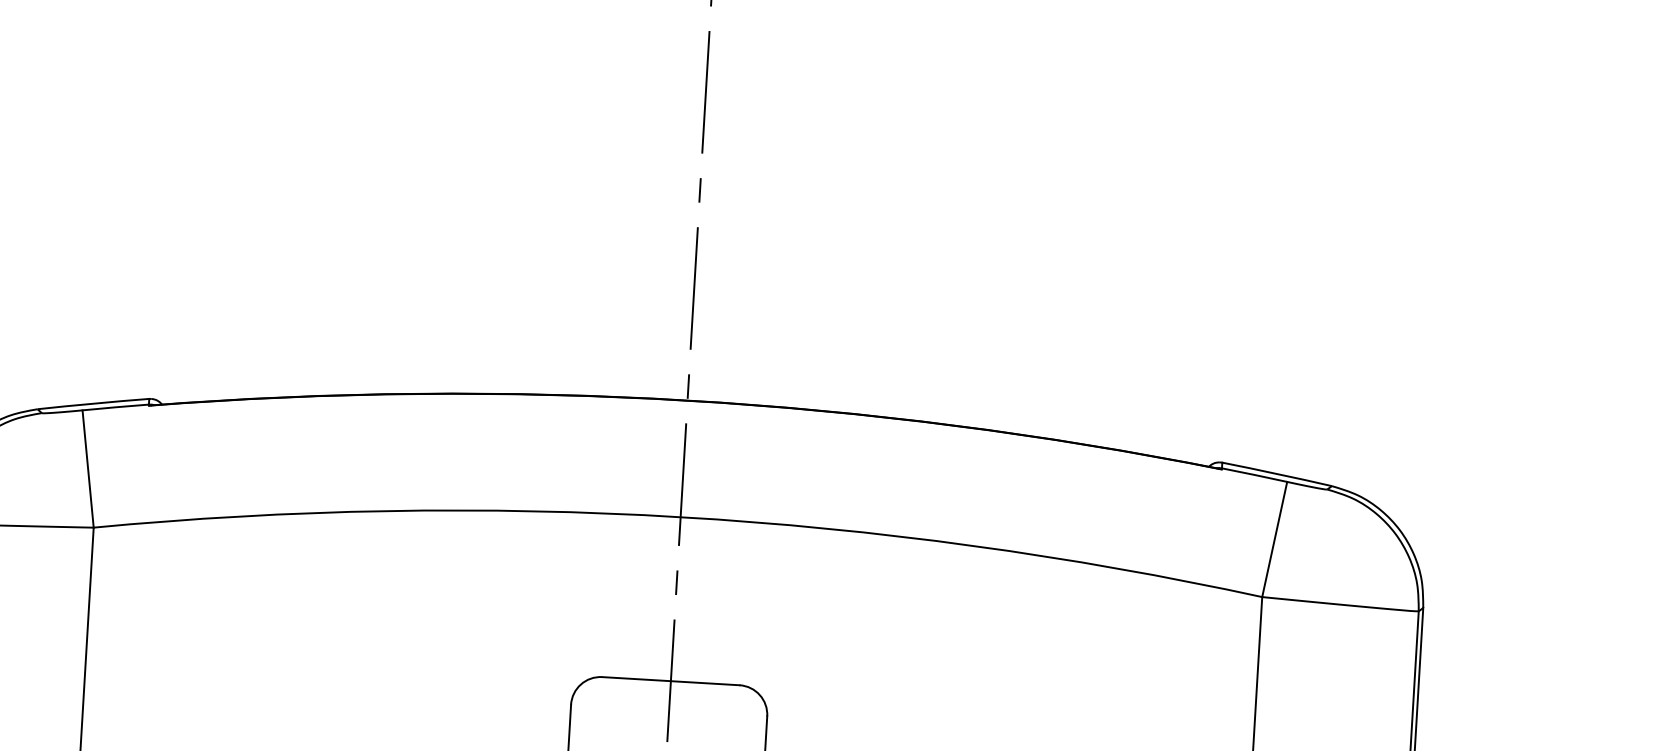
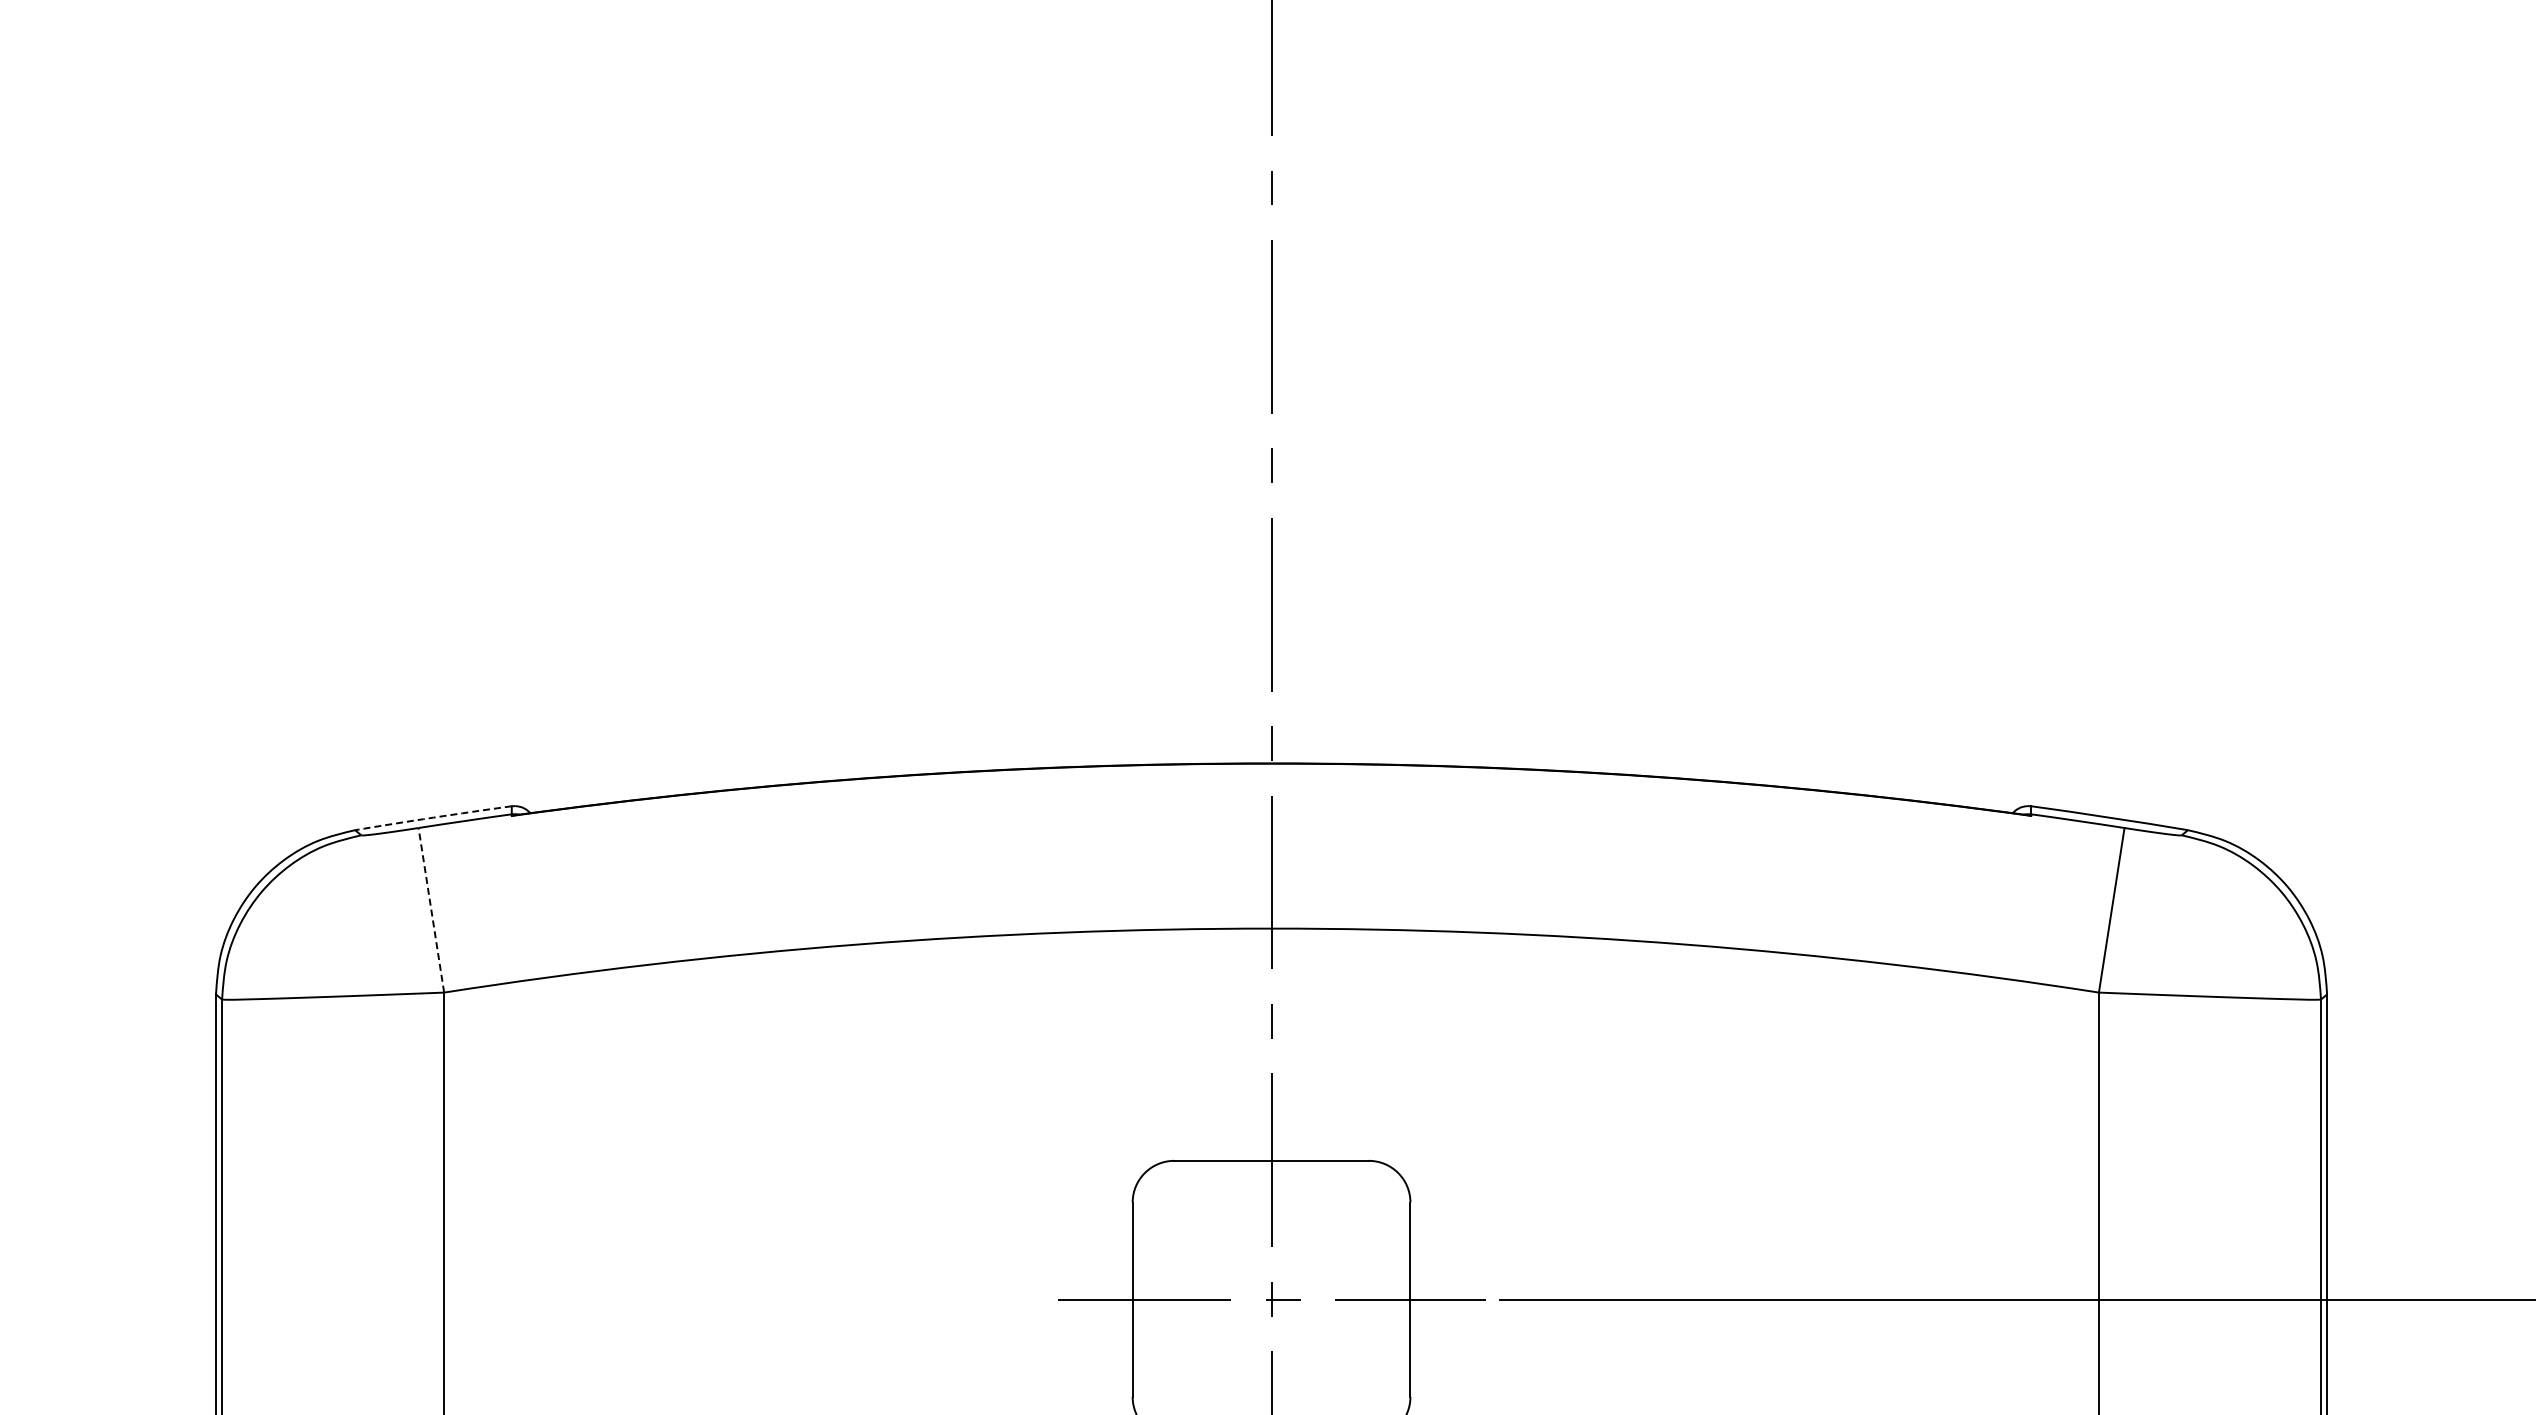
arc: (93, 403) -> (433, 817), solid -> dashed
line: (88, 468) -> (431, 909), solid -> dashed

